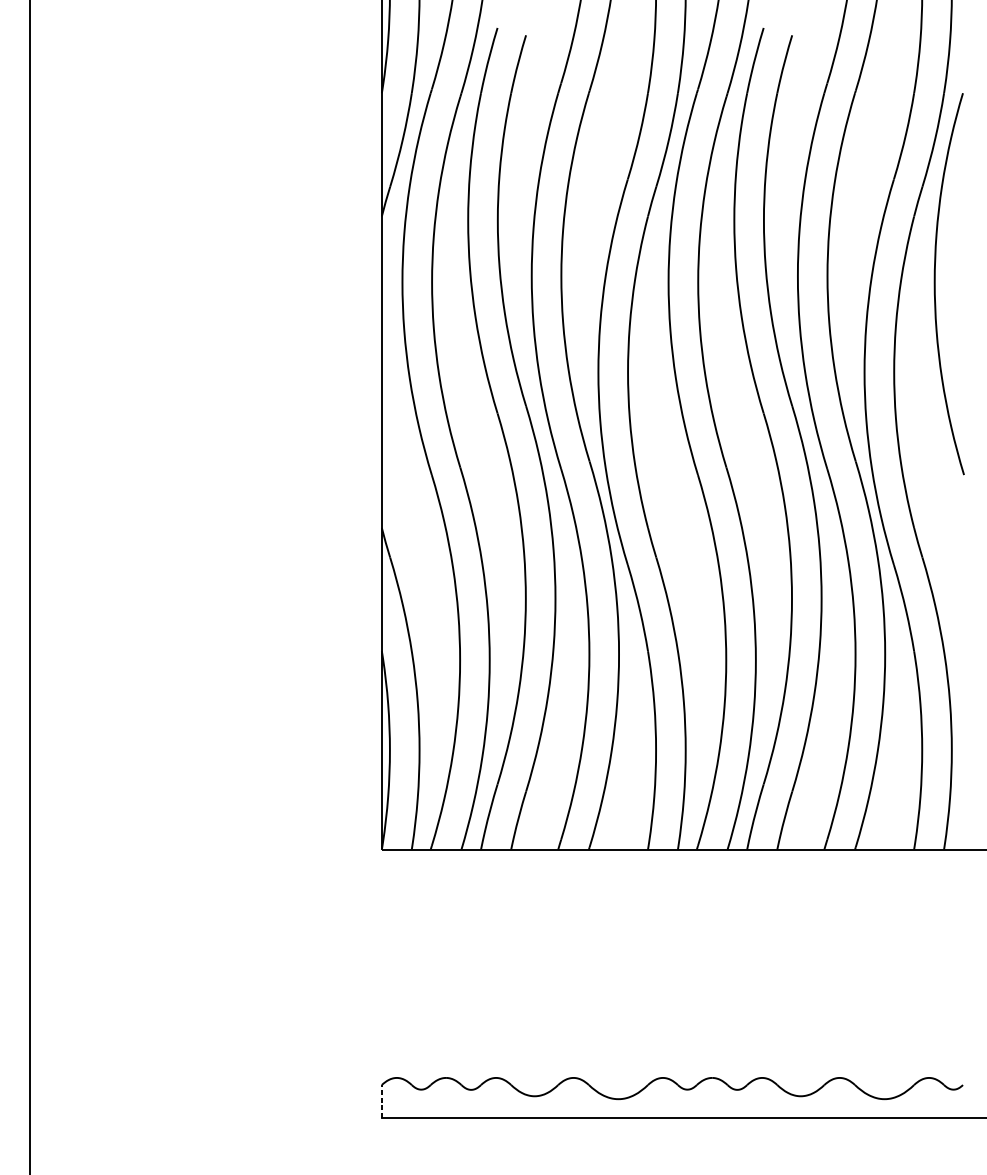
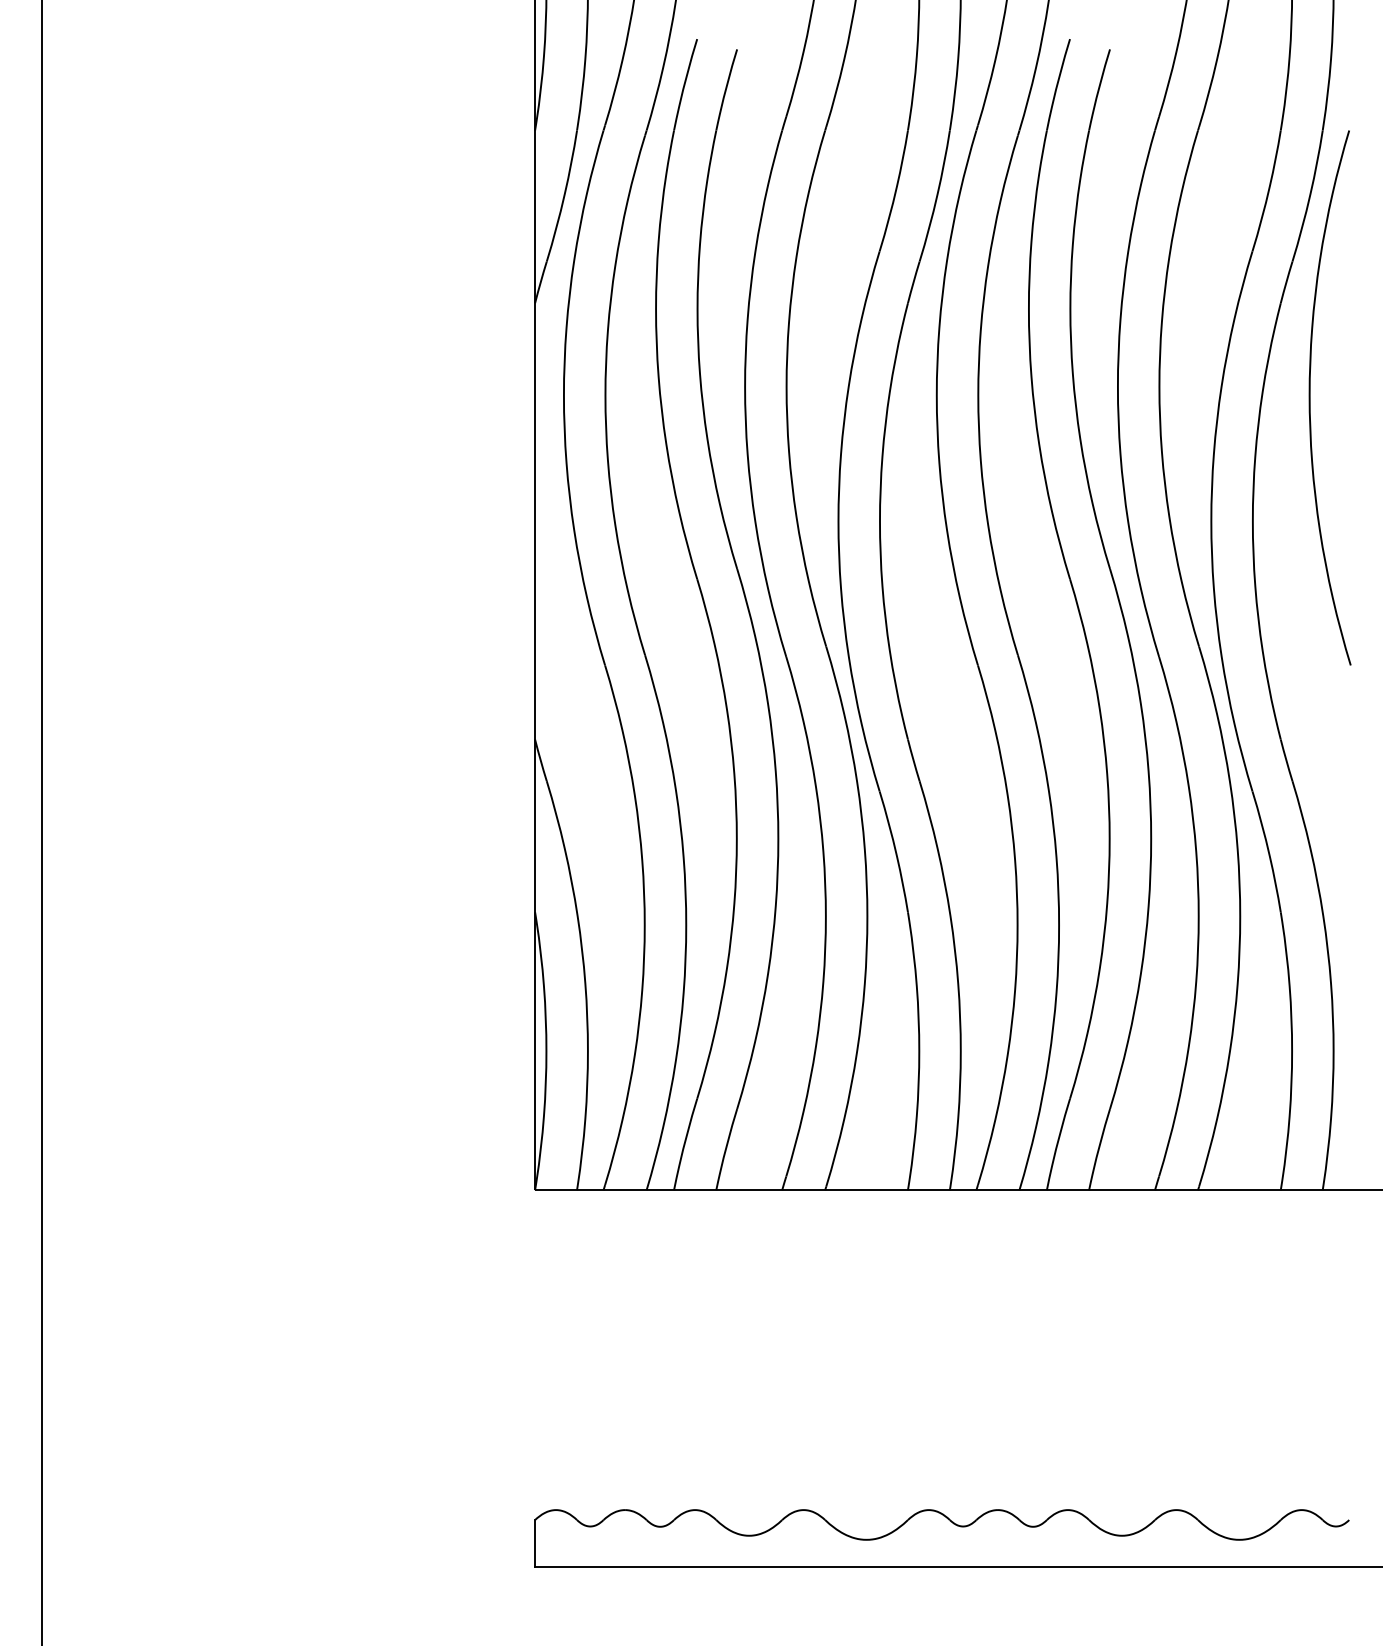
line: (382, 1101) -> (535, 1542), dashed -> solid

